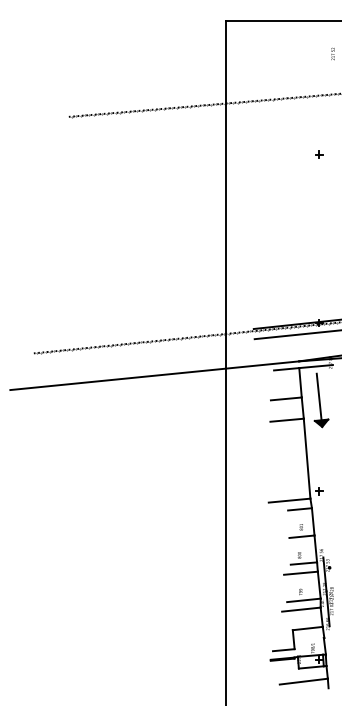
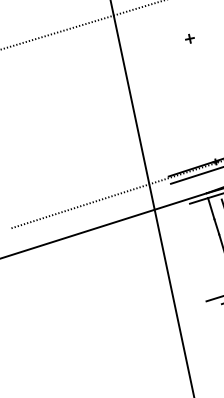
part: (319, 154) -> (189, 38), size x1.6
line: (285, 398) -> (202, 222), removed
line: (286, 419) -> (206, 237), removed

